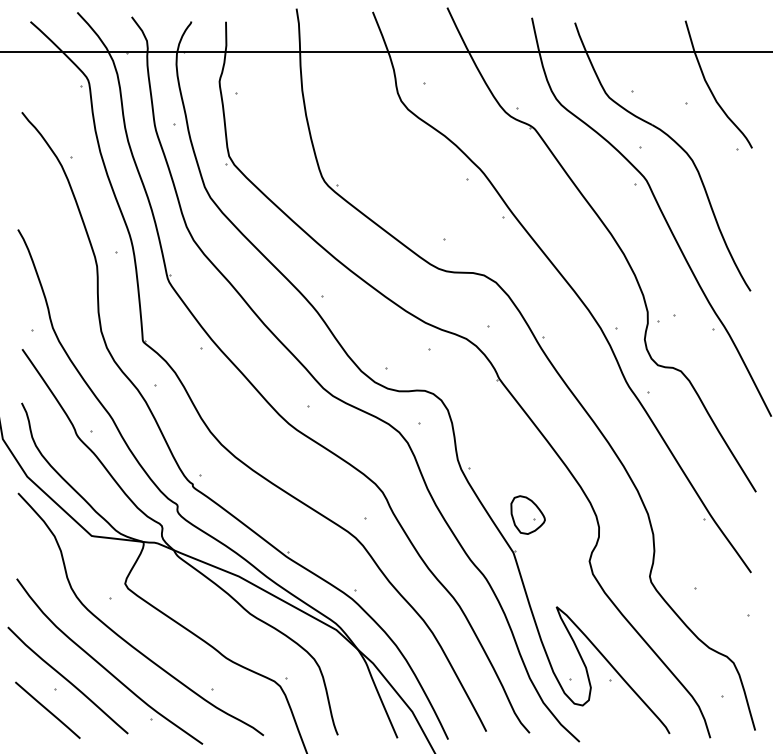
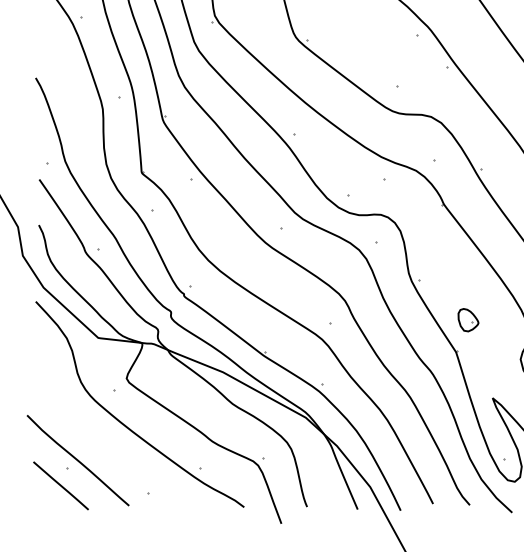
part: (527, 514) -> (467, 319), size x0.7
curve: (104, 666) -> (109, 448), removed

